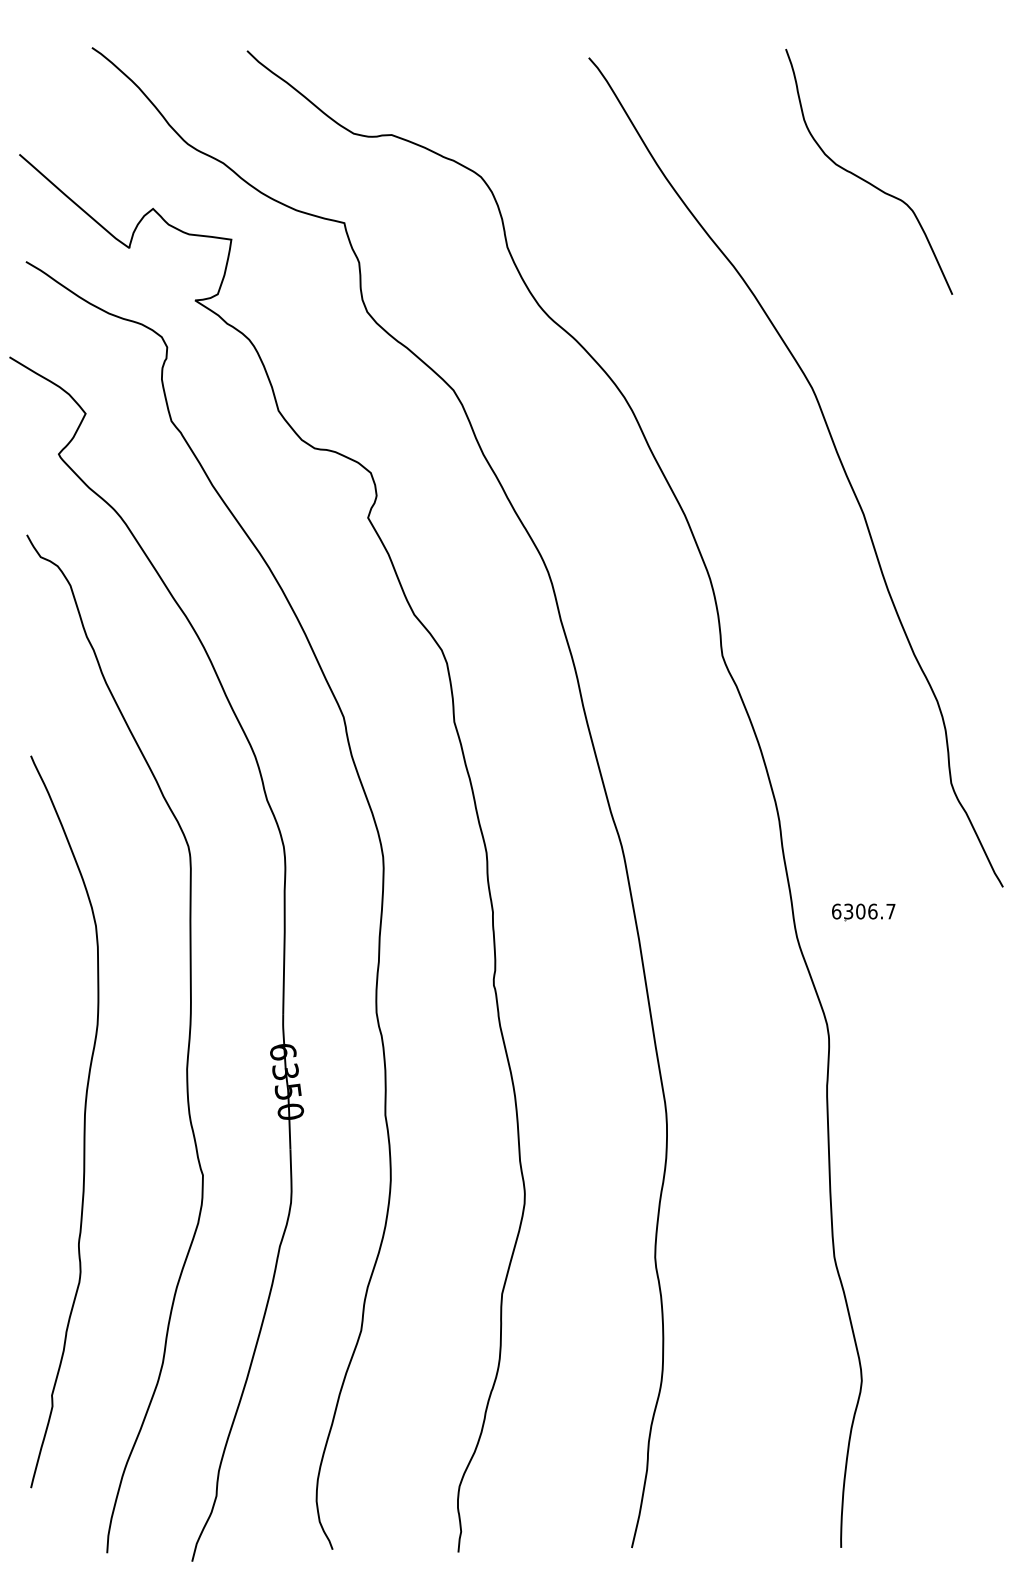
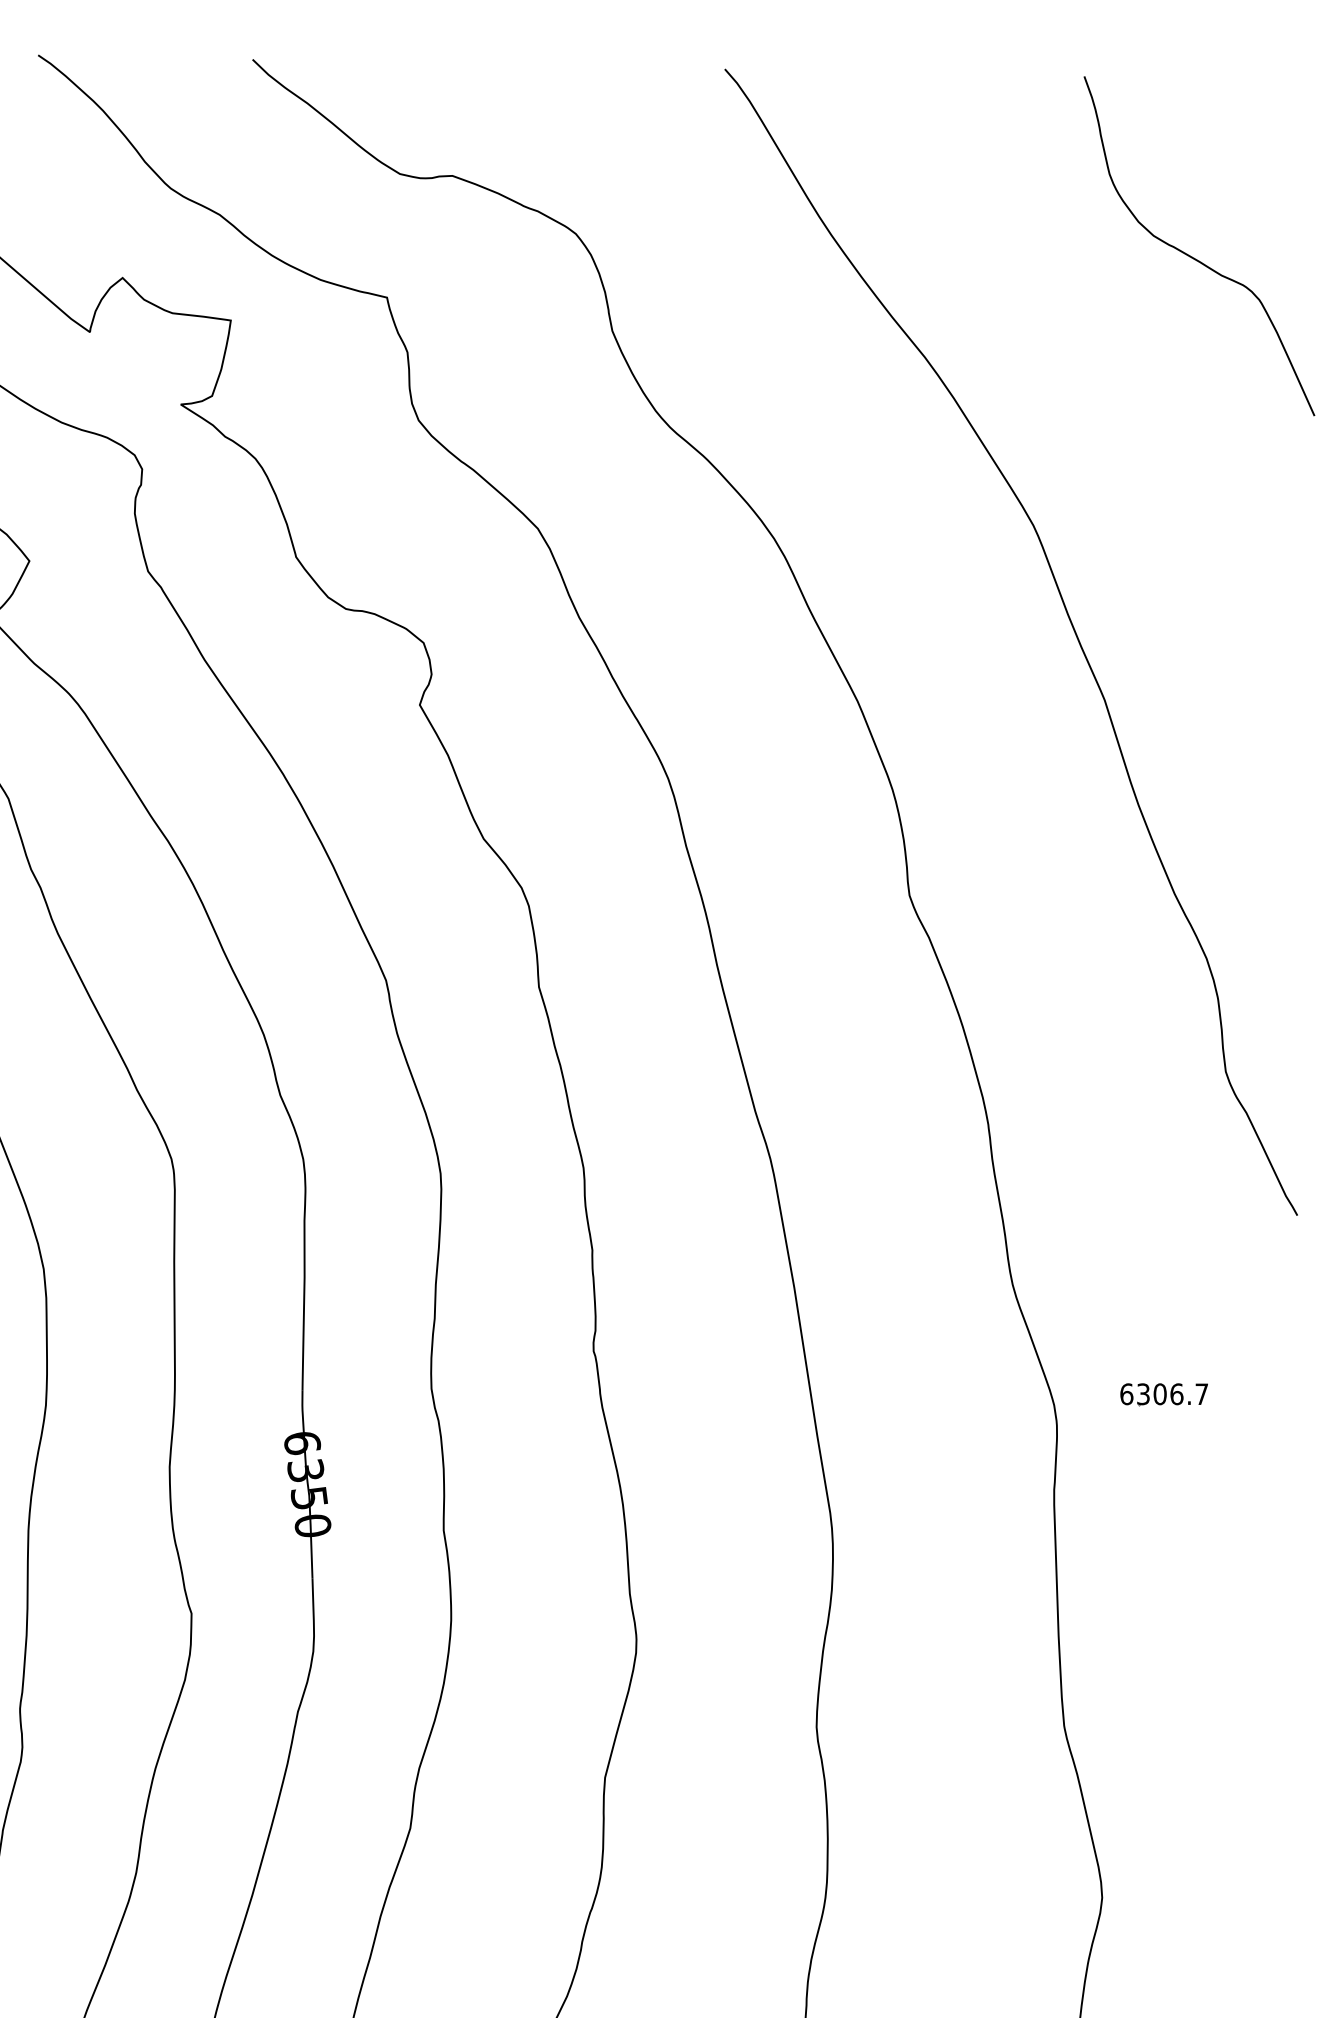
curve: (863, 178) -> (1191, 255), moved
part: (863, 912) -> (1163, 1395), moved

